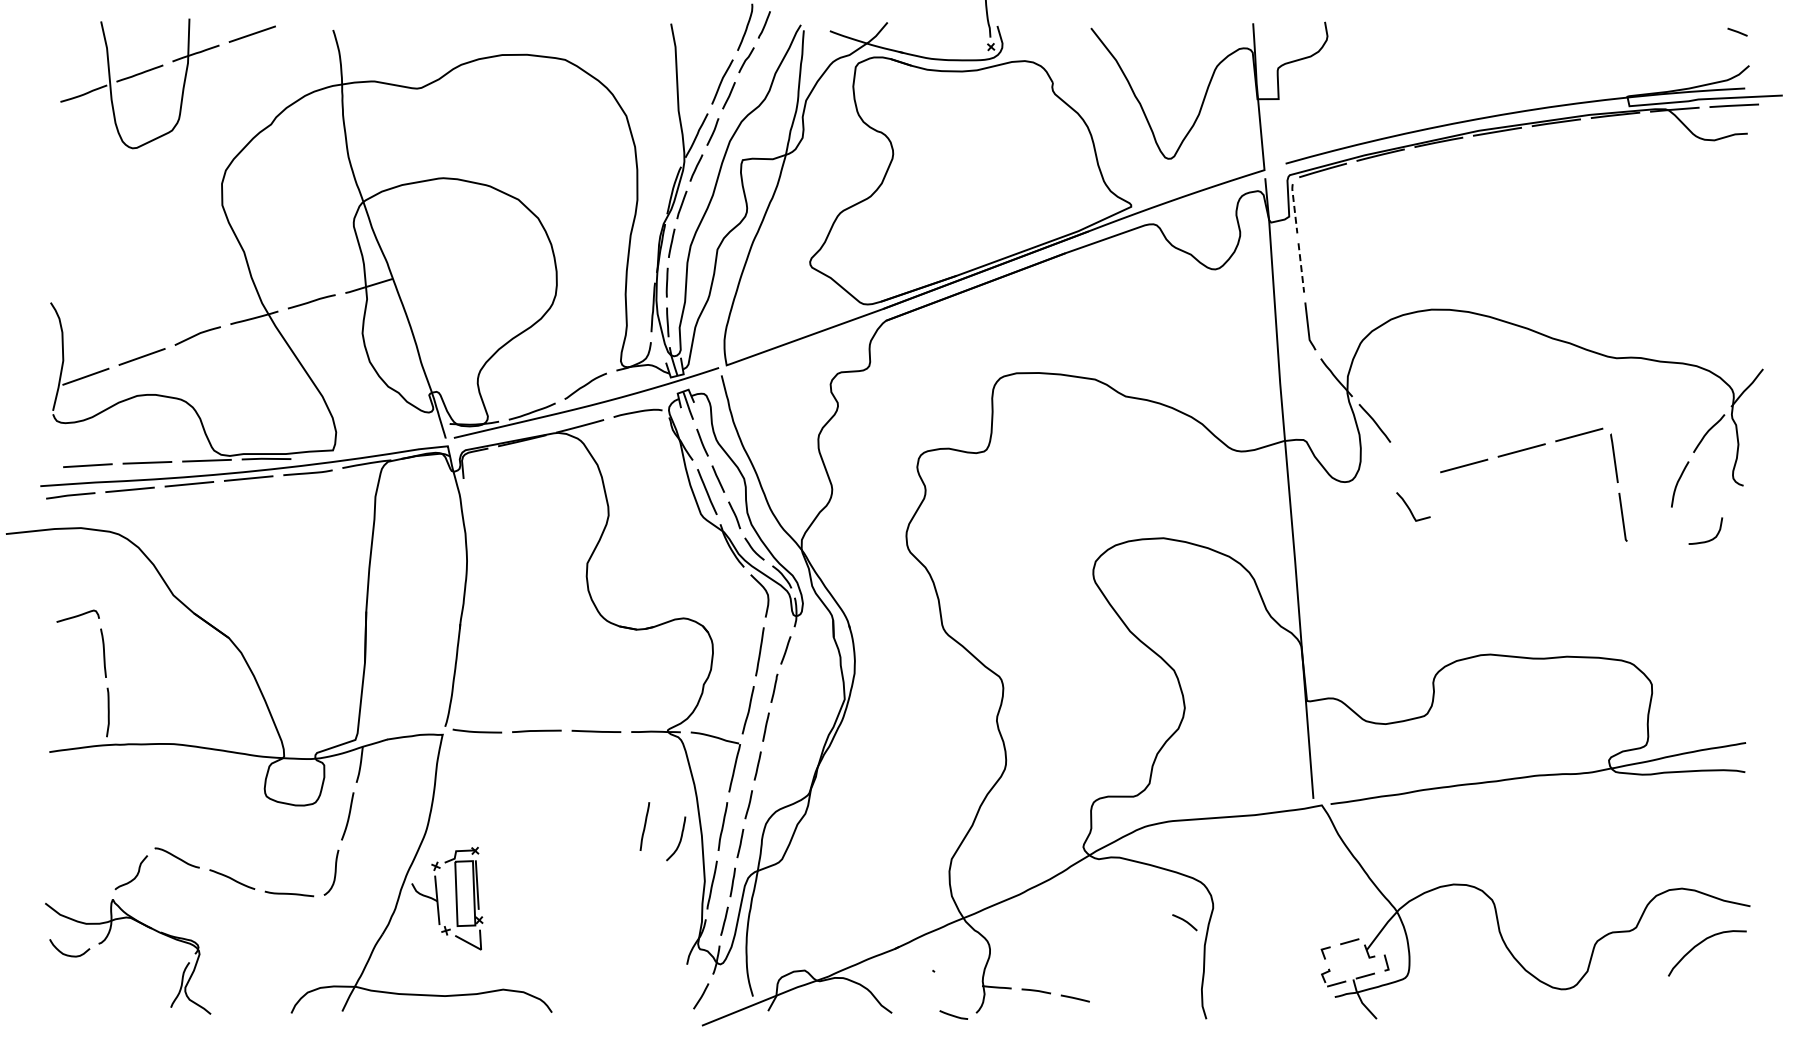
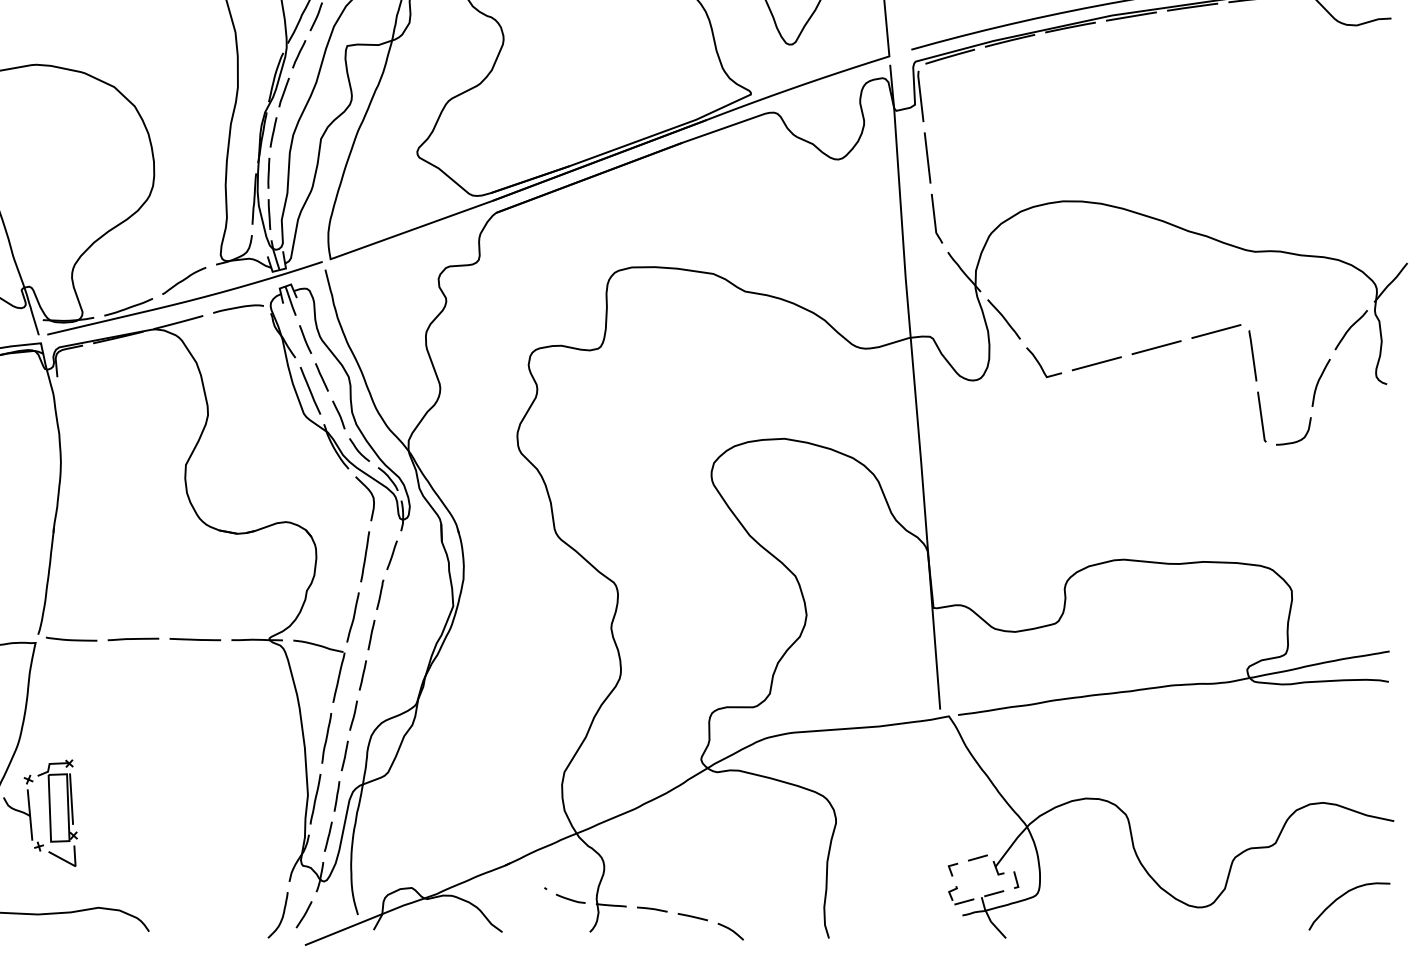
line: (1294, 207) -> (920, 95), dashed -> solid
line: (1301, 267) -> (927, 157), dashed -> solid
curve: (1410, 508) -> (1041, 364), moved
curve: (1709, 539) -> (1297, 440), moved
line: (644, 826) -> (245, 738), removed
curve: (679, 840) -> (281, 916), moved
curve: (1184, 921) -> (730, 930), moved
curve: (1701, 943) -> (1343, 896), moved
curve: (952, 1014) -> (569, 898), moved

